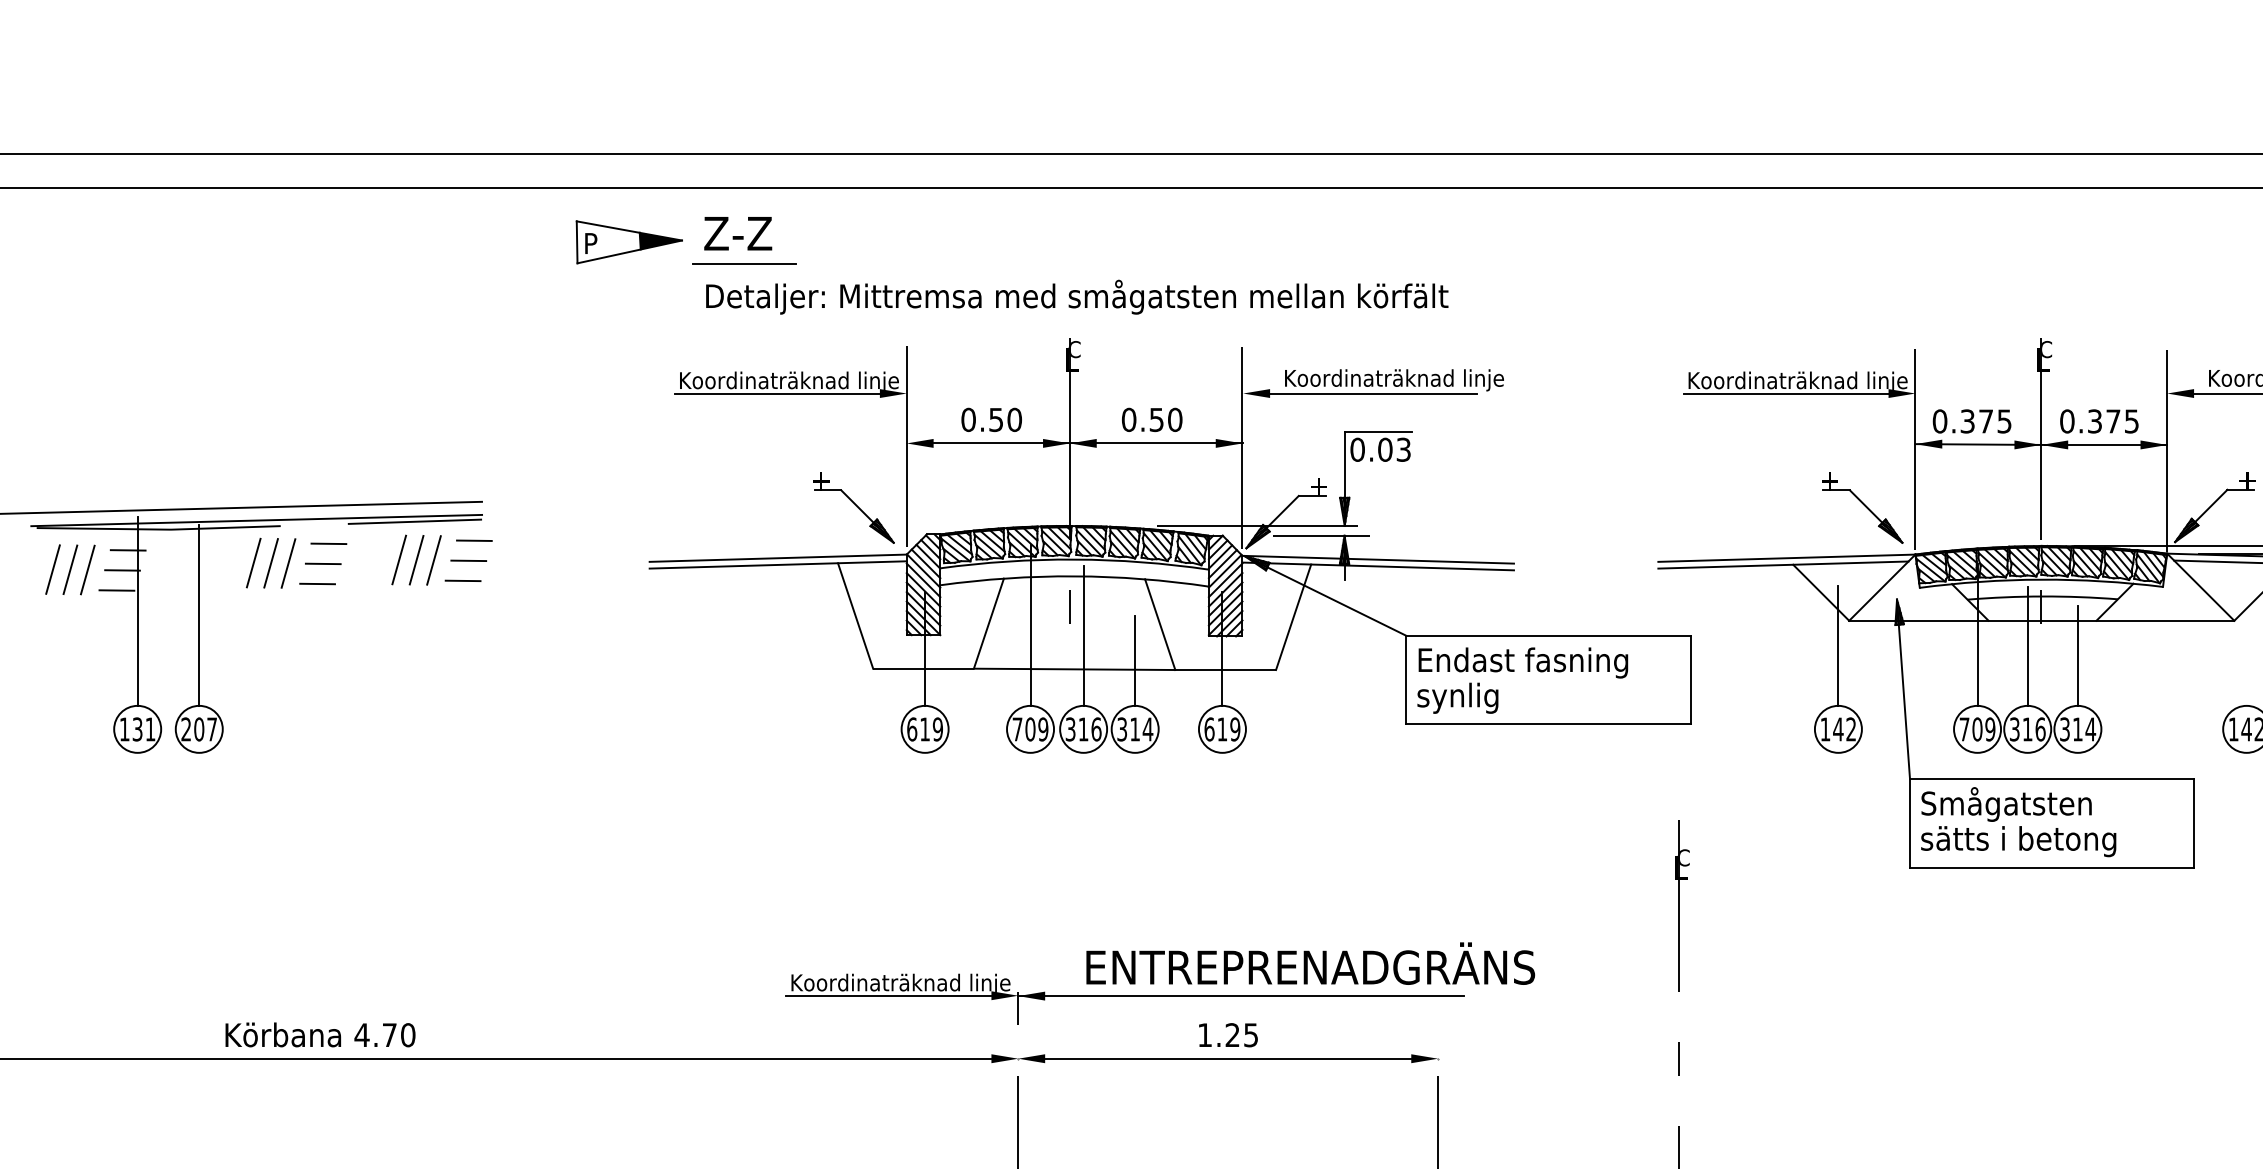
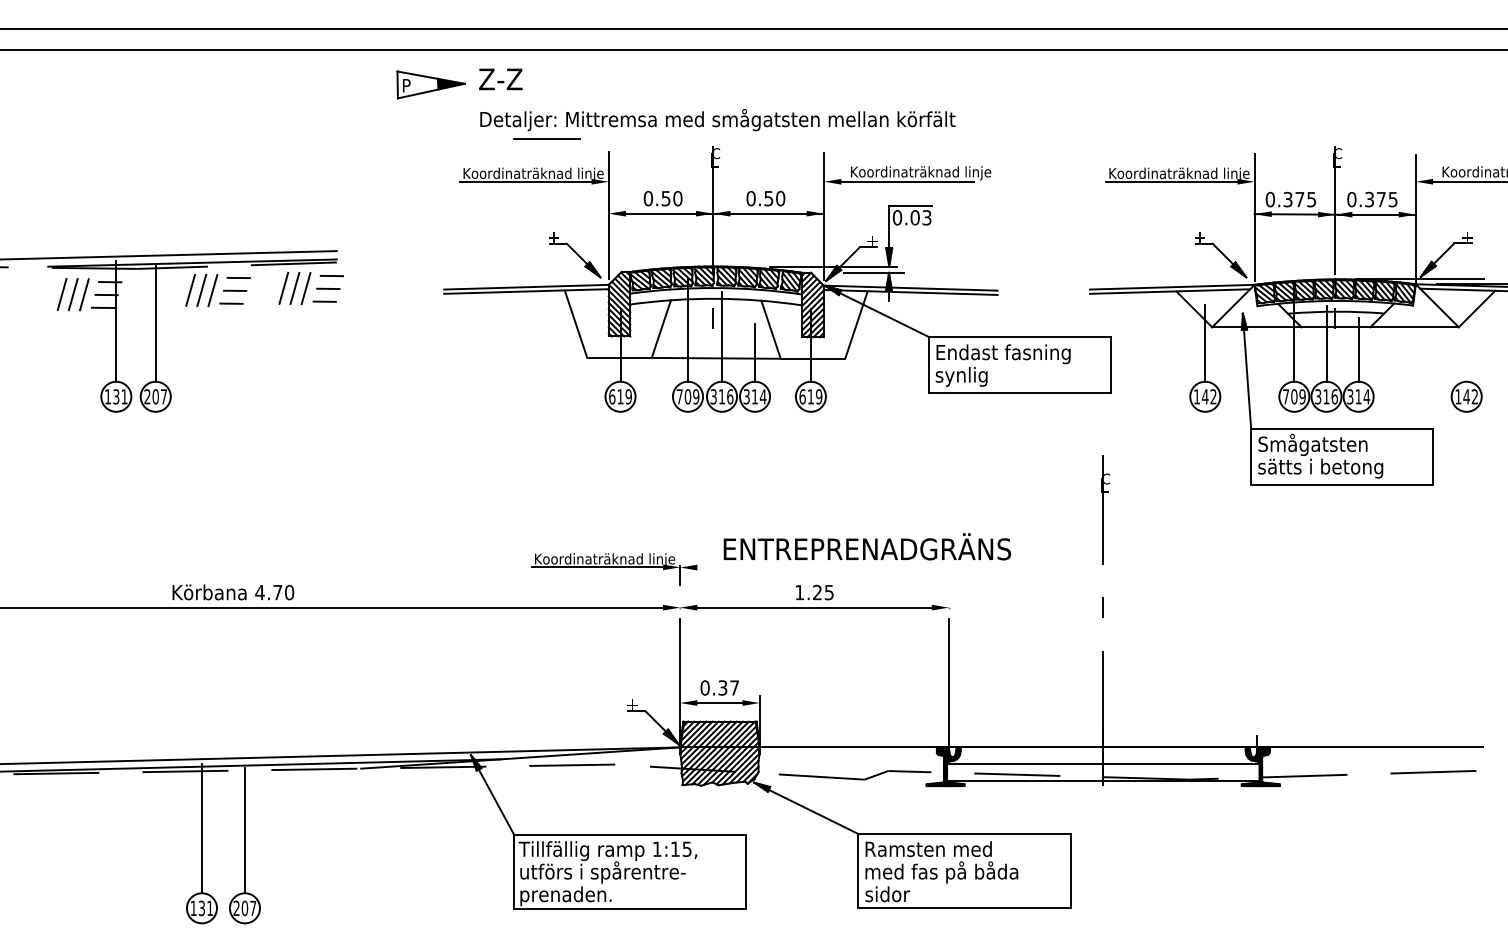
line: (743, 263) -> (546, 138), moved
line: (1240, 995) -> (822, 567), removed

